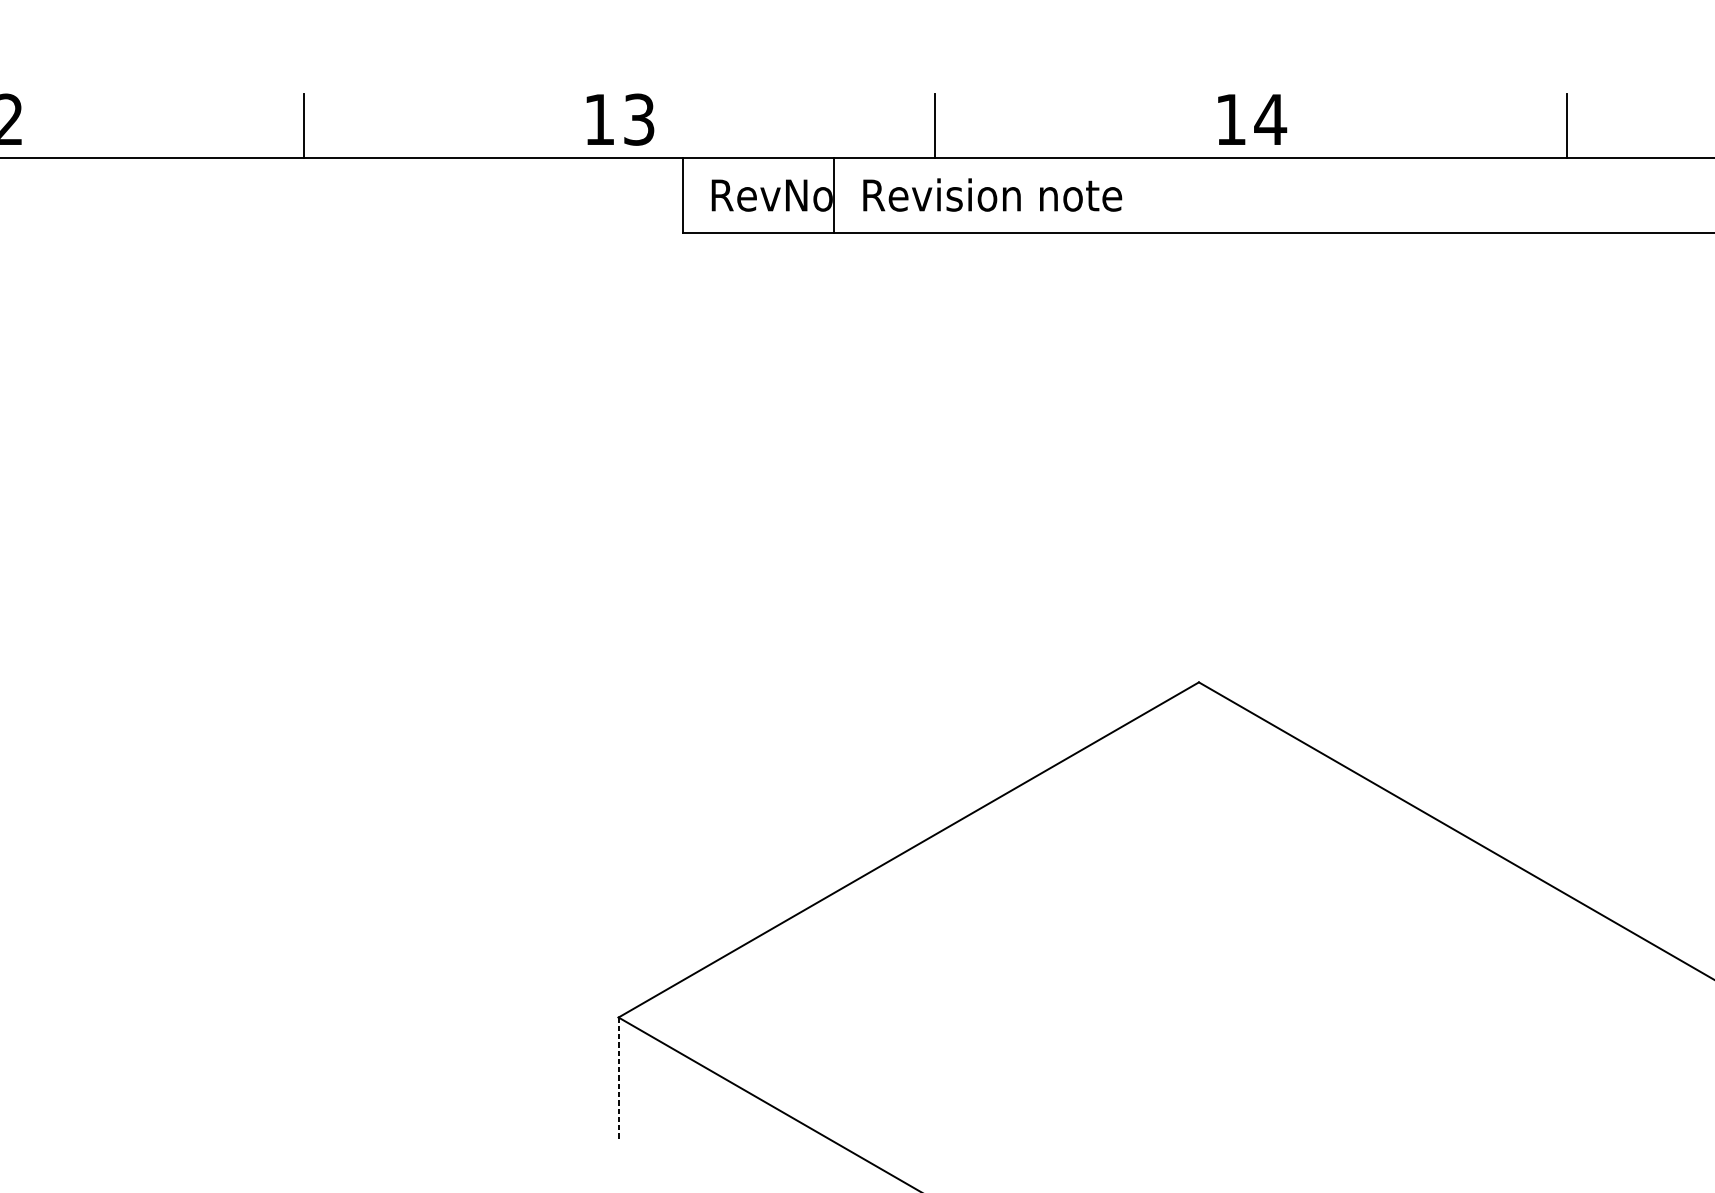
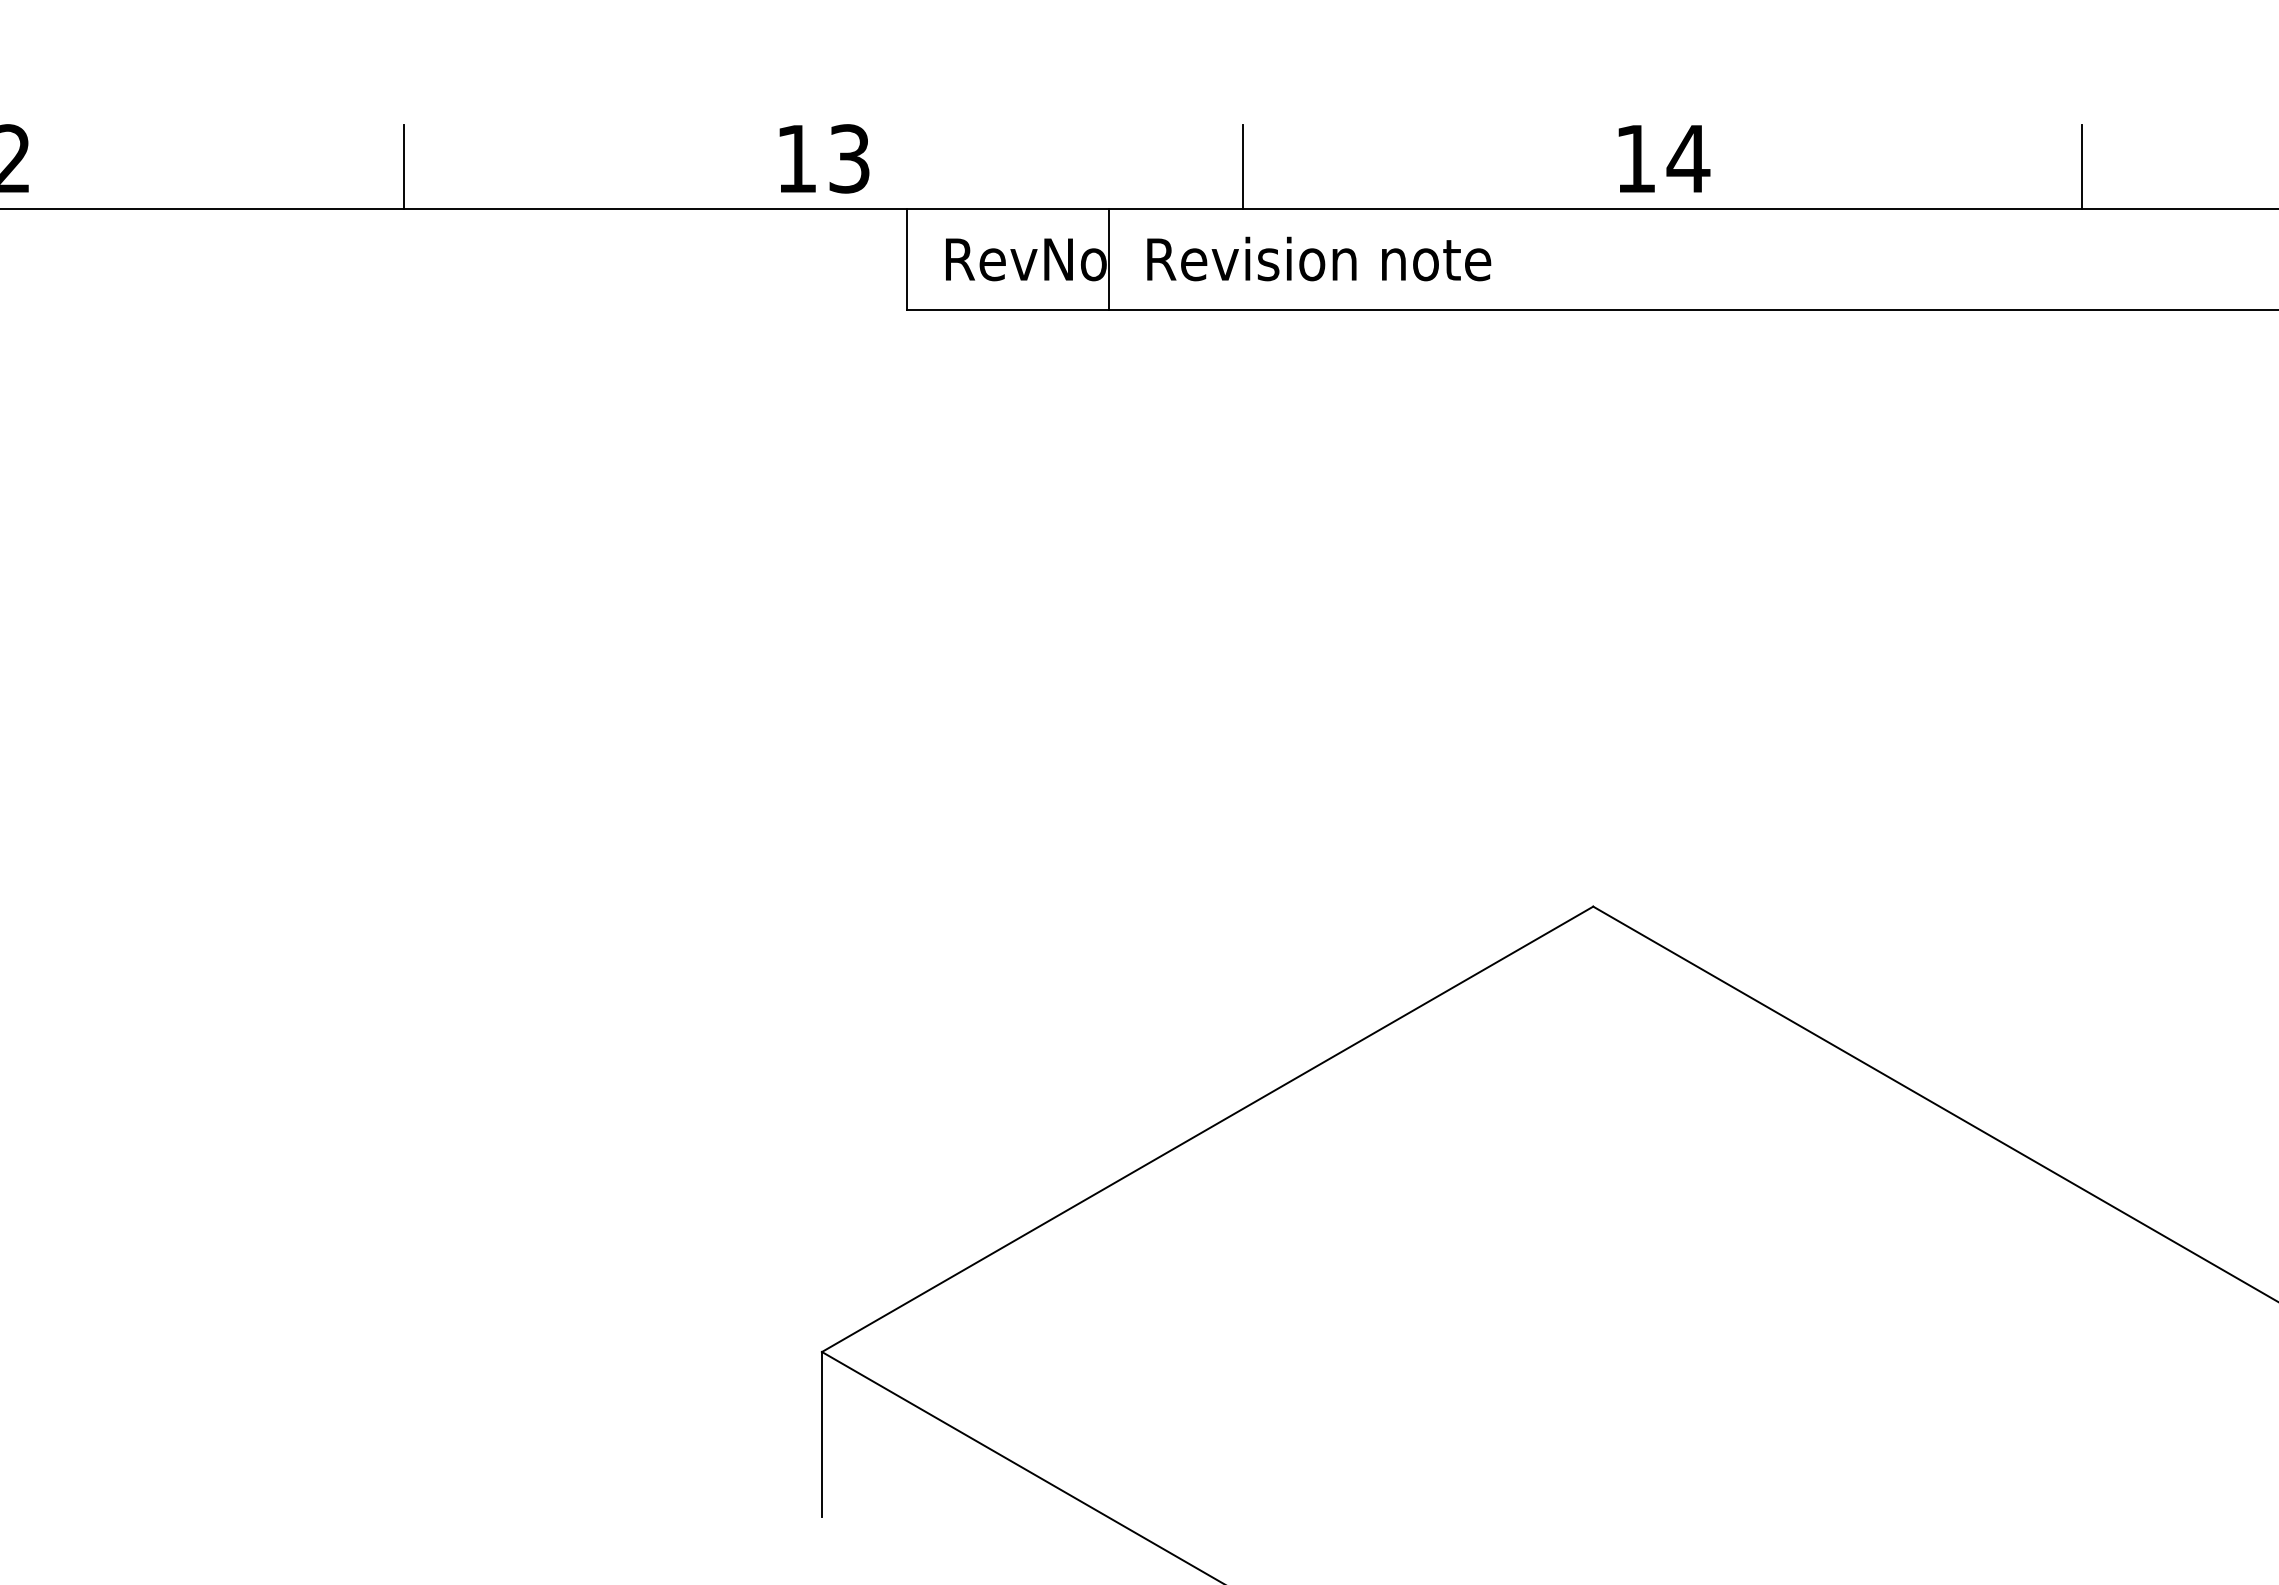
line: (618, 1079) -> (822, 1434), dashed -> solid

